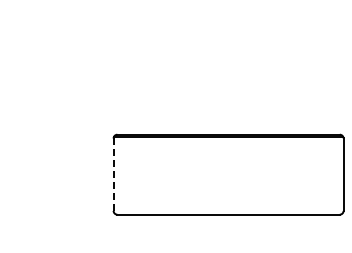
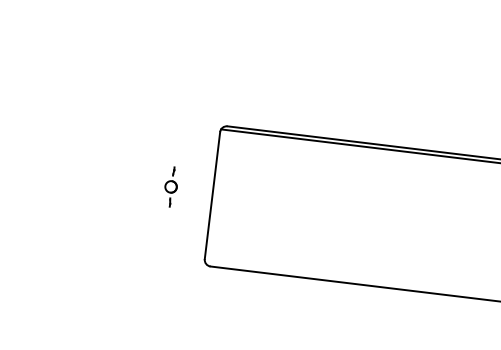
part: (89, 172) -> (170, 186), added
line: (113, 175) -> (212, 197), dashed -> solid

